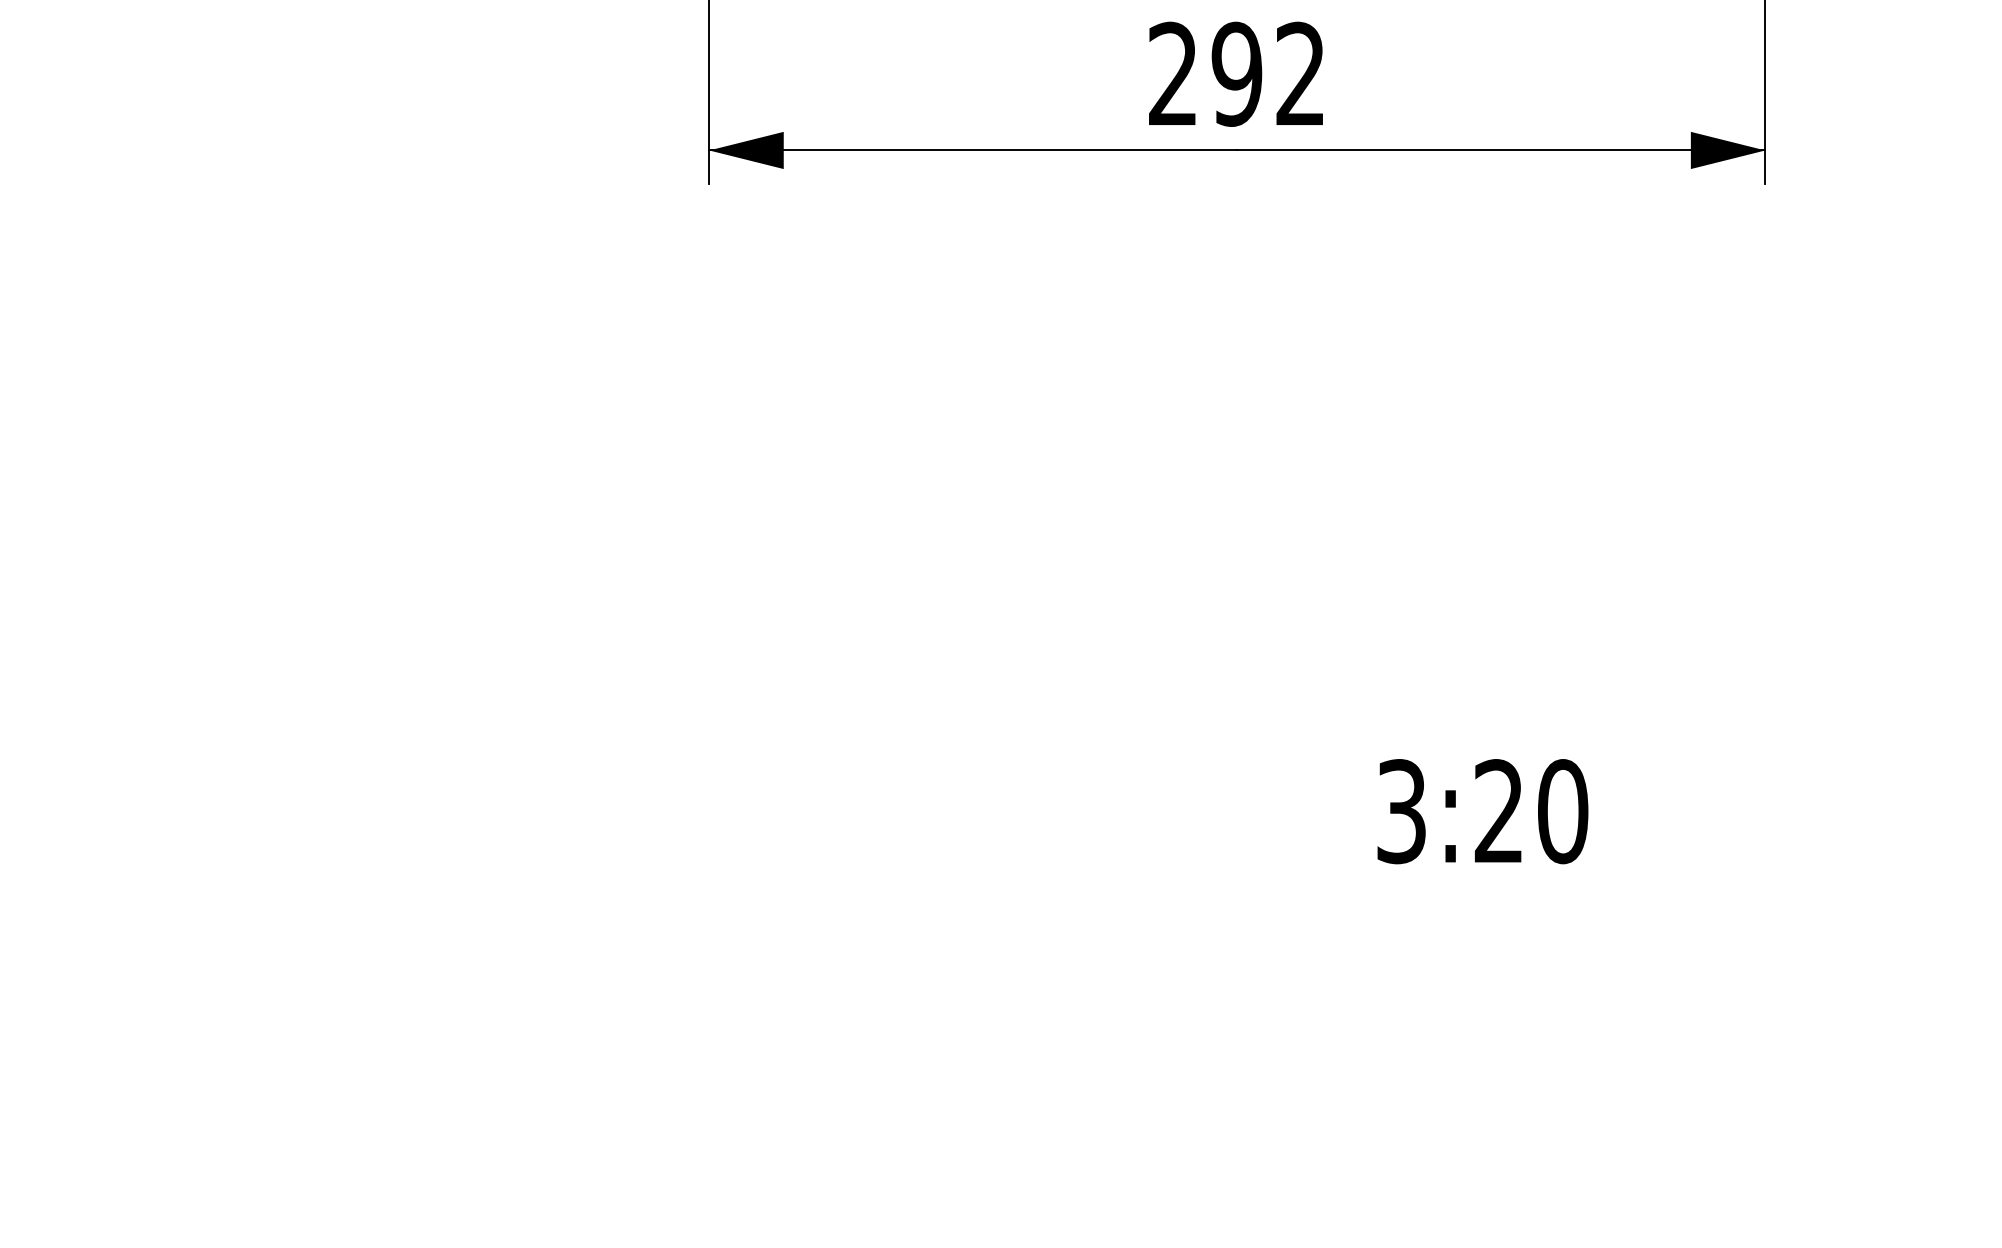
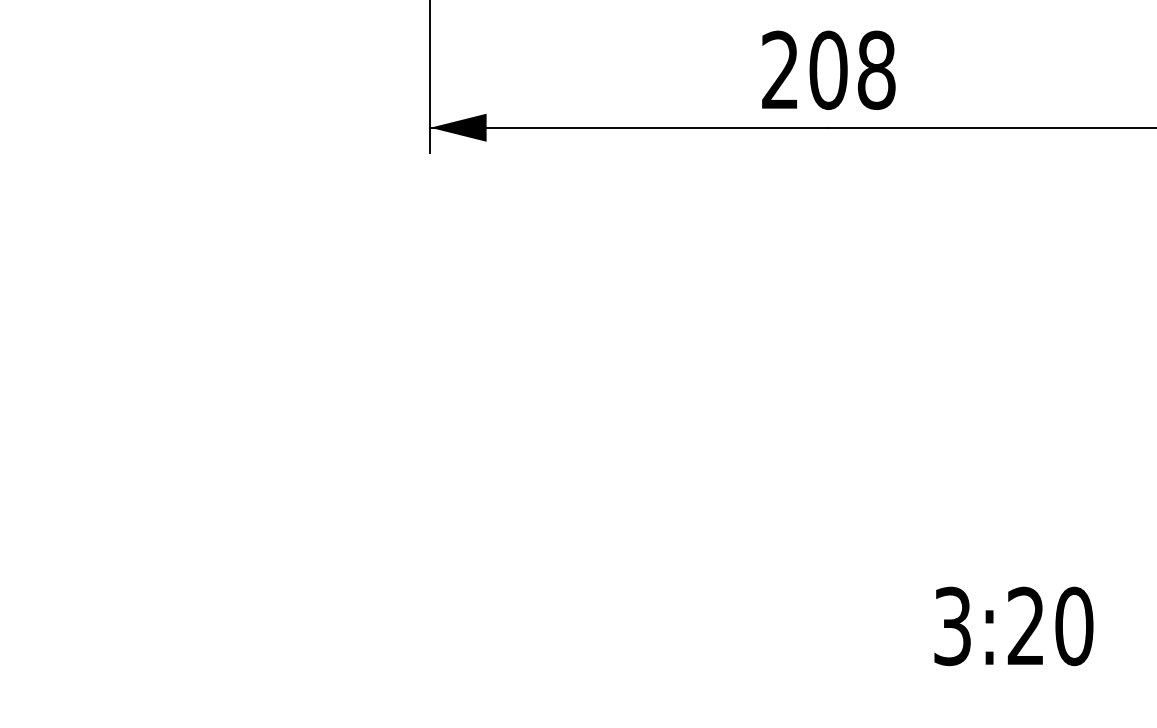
text: (1268, 73) -> (852, 69), 292 -> 208

